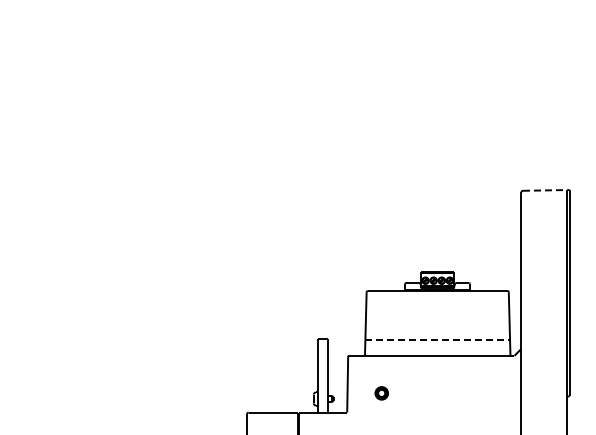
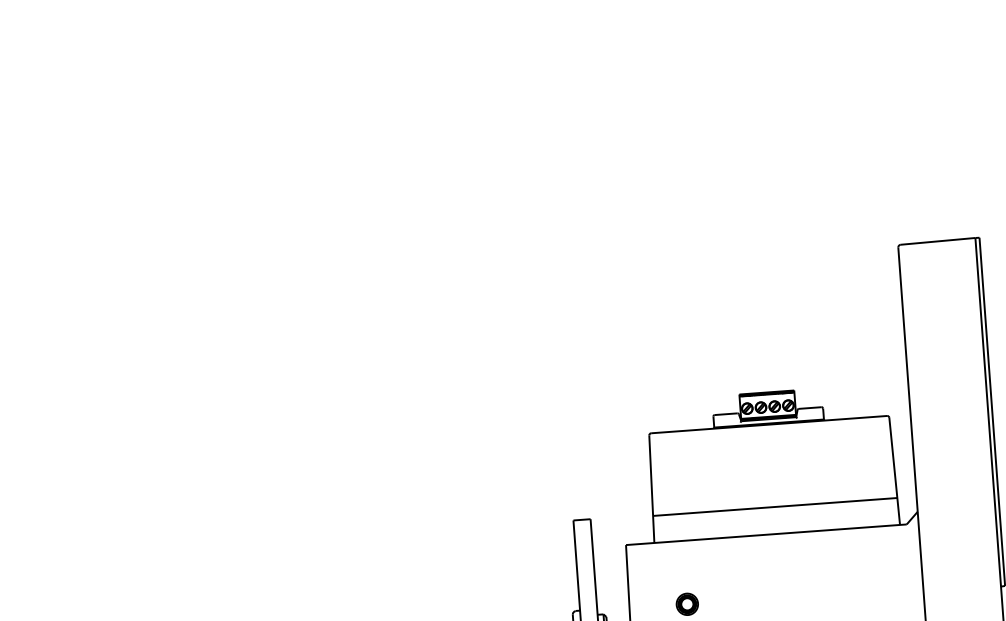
line: (545, 190) -> (938, 241), dashed -> solid
line: (438, 339) -> (776, 506), dashed -> solid

